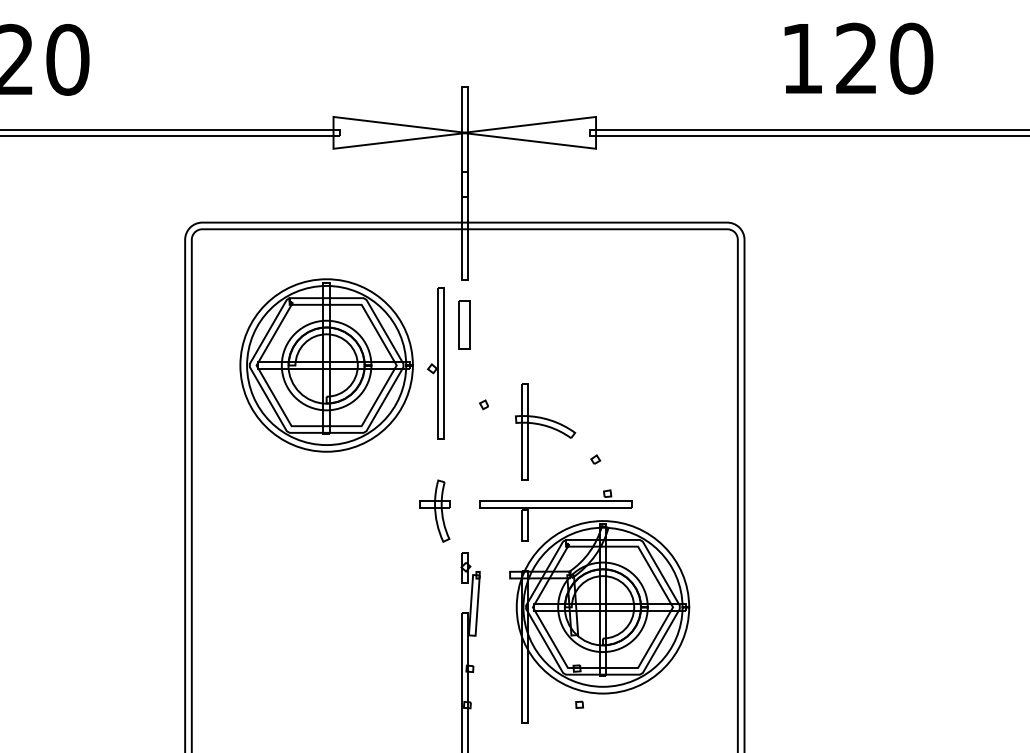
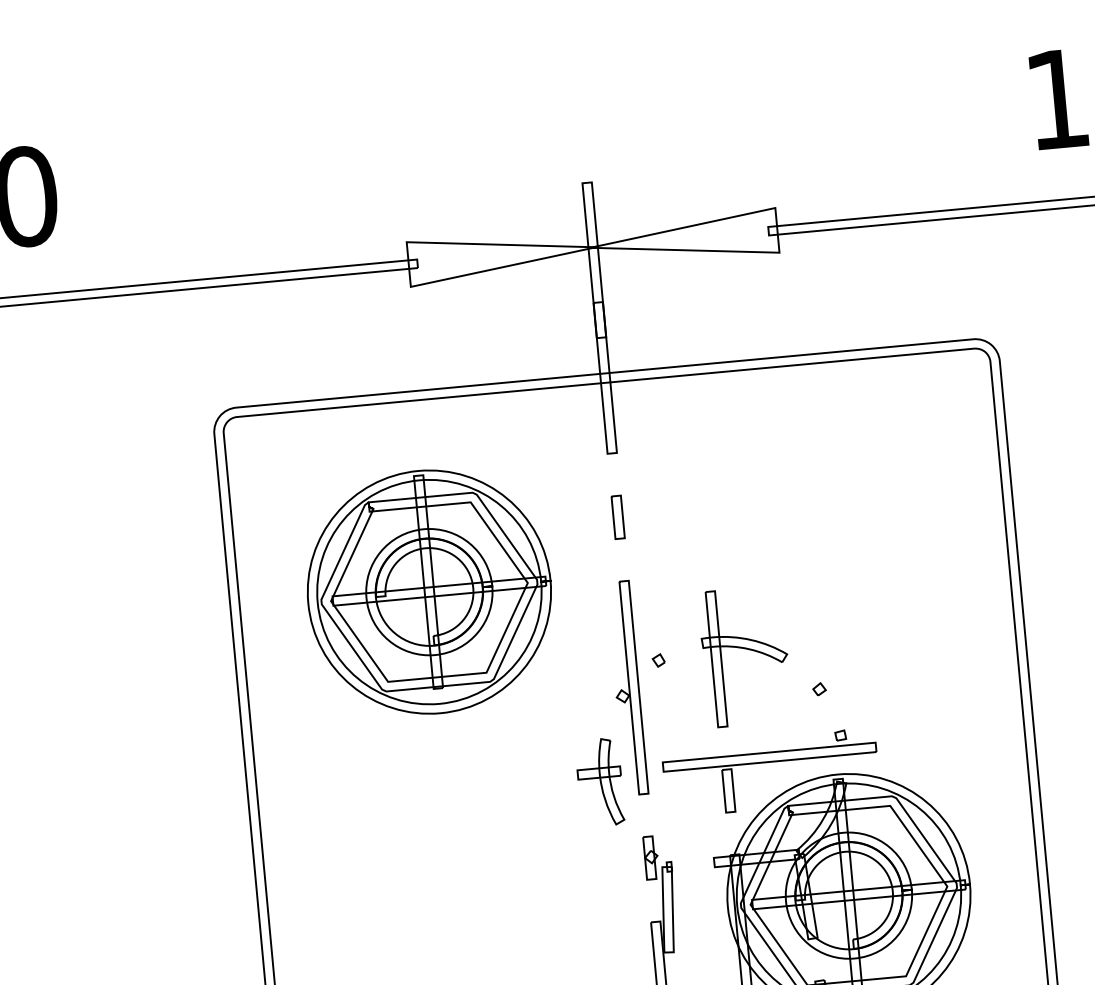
part: (464, 324) -> (617, 516), size x0.62
part: (435, 363) -> (626, 688), moved
part: (483, 404) -> (657, 660), moved

